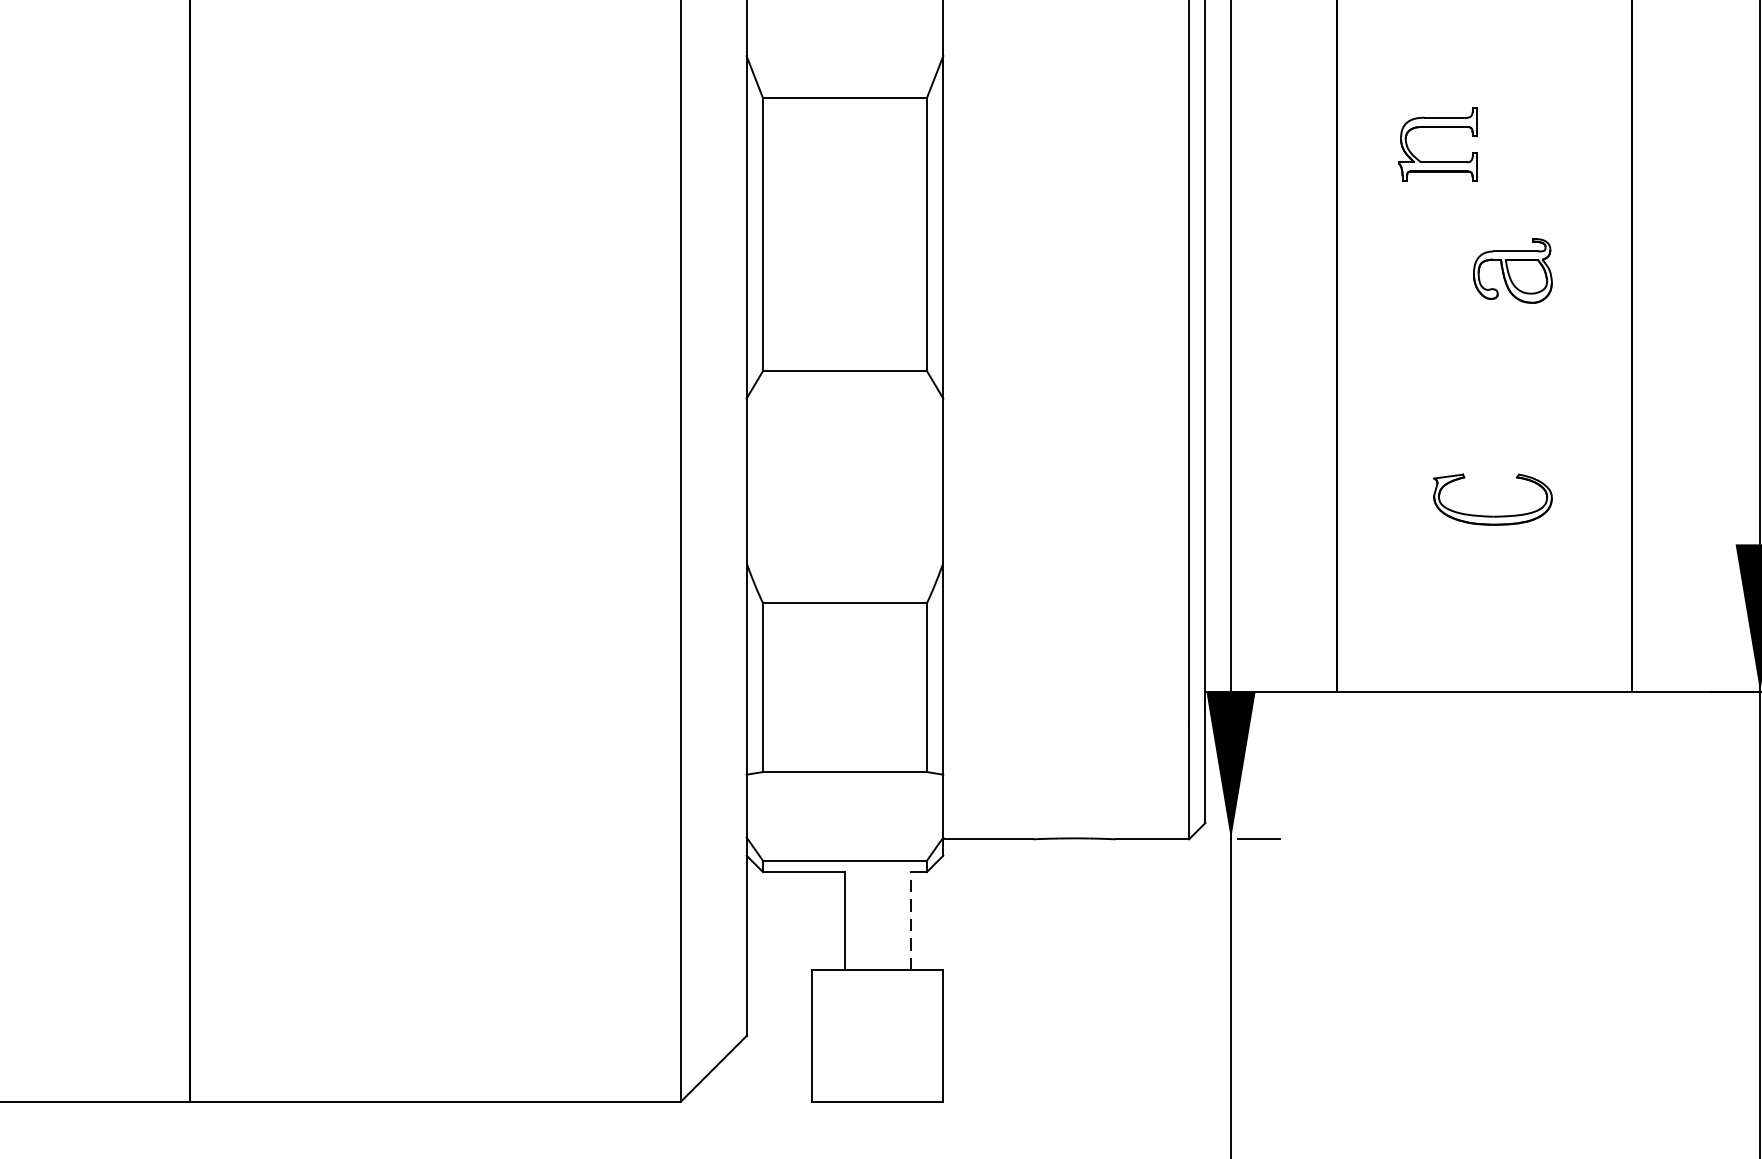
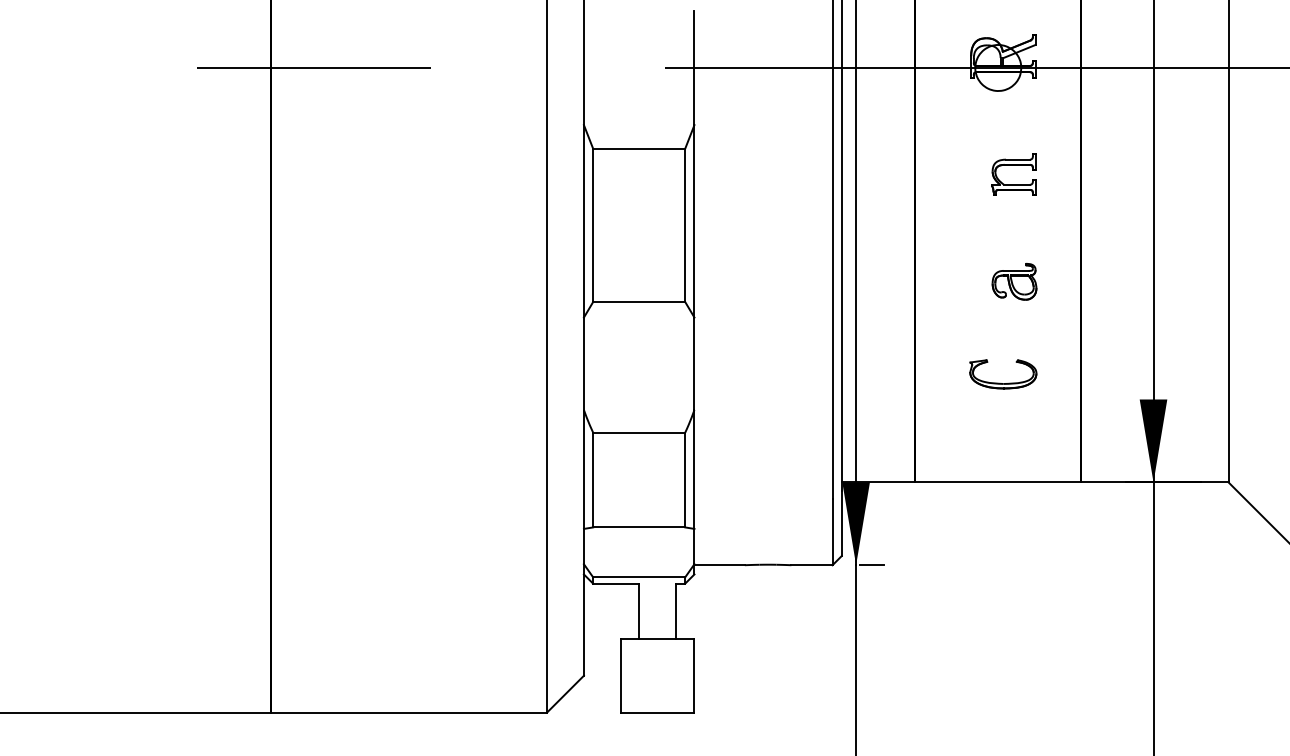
part: (1438, 128) -> (1013, 165), moved
part: (1512, 270) -> (1014, 281), moved
line: (911, 921) -> (676, 611), dashed -> solid

